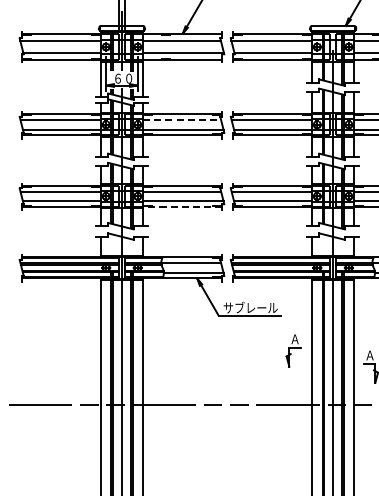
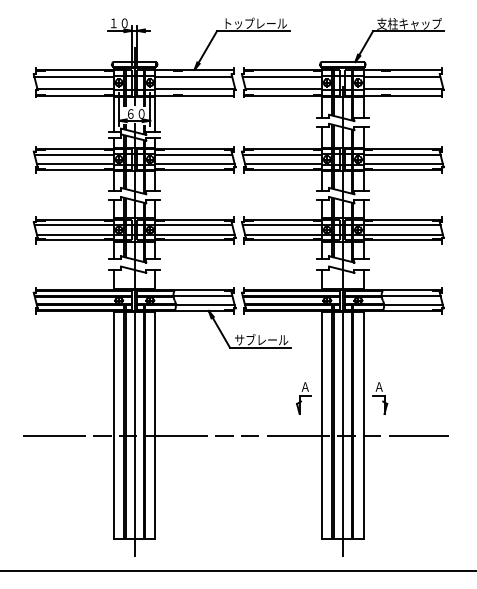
line: (182, 119) -> (194, 154), dashed -> solid
line: (182, 206) -> (194, 240), dashed -> solid
part: (293, 350) -> (303, 398), moved

